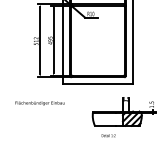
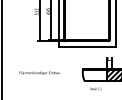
text: (39, 103) -> (39, 73), moved

